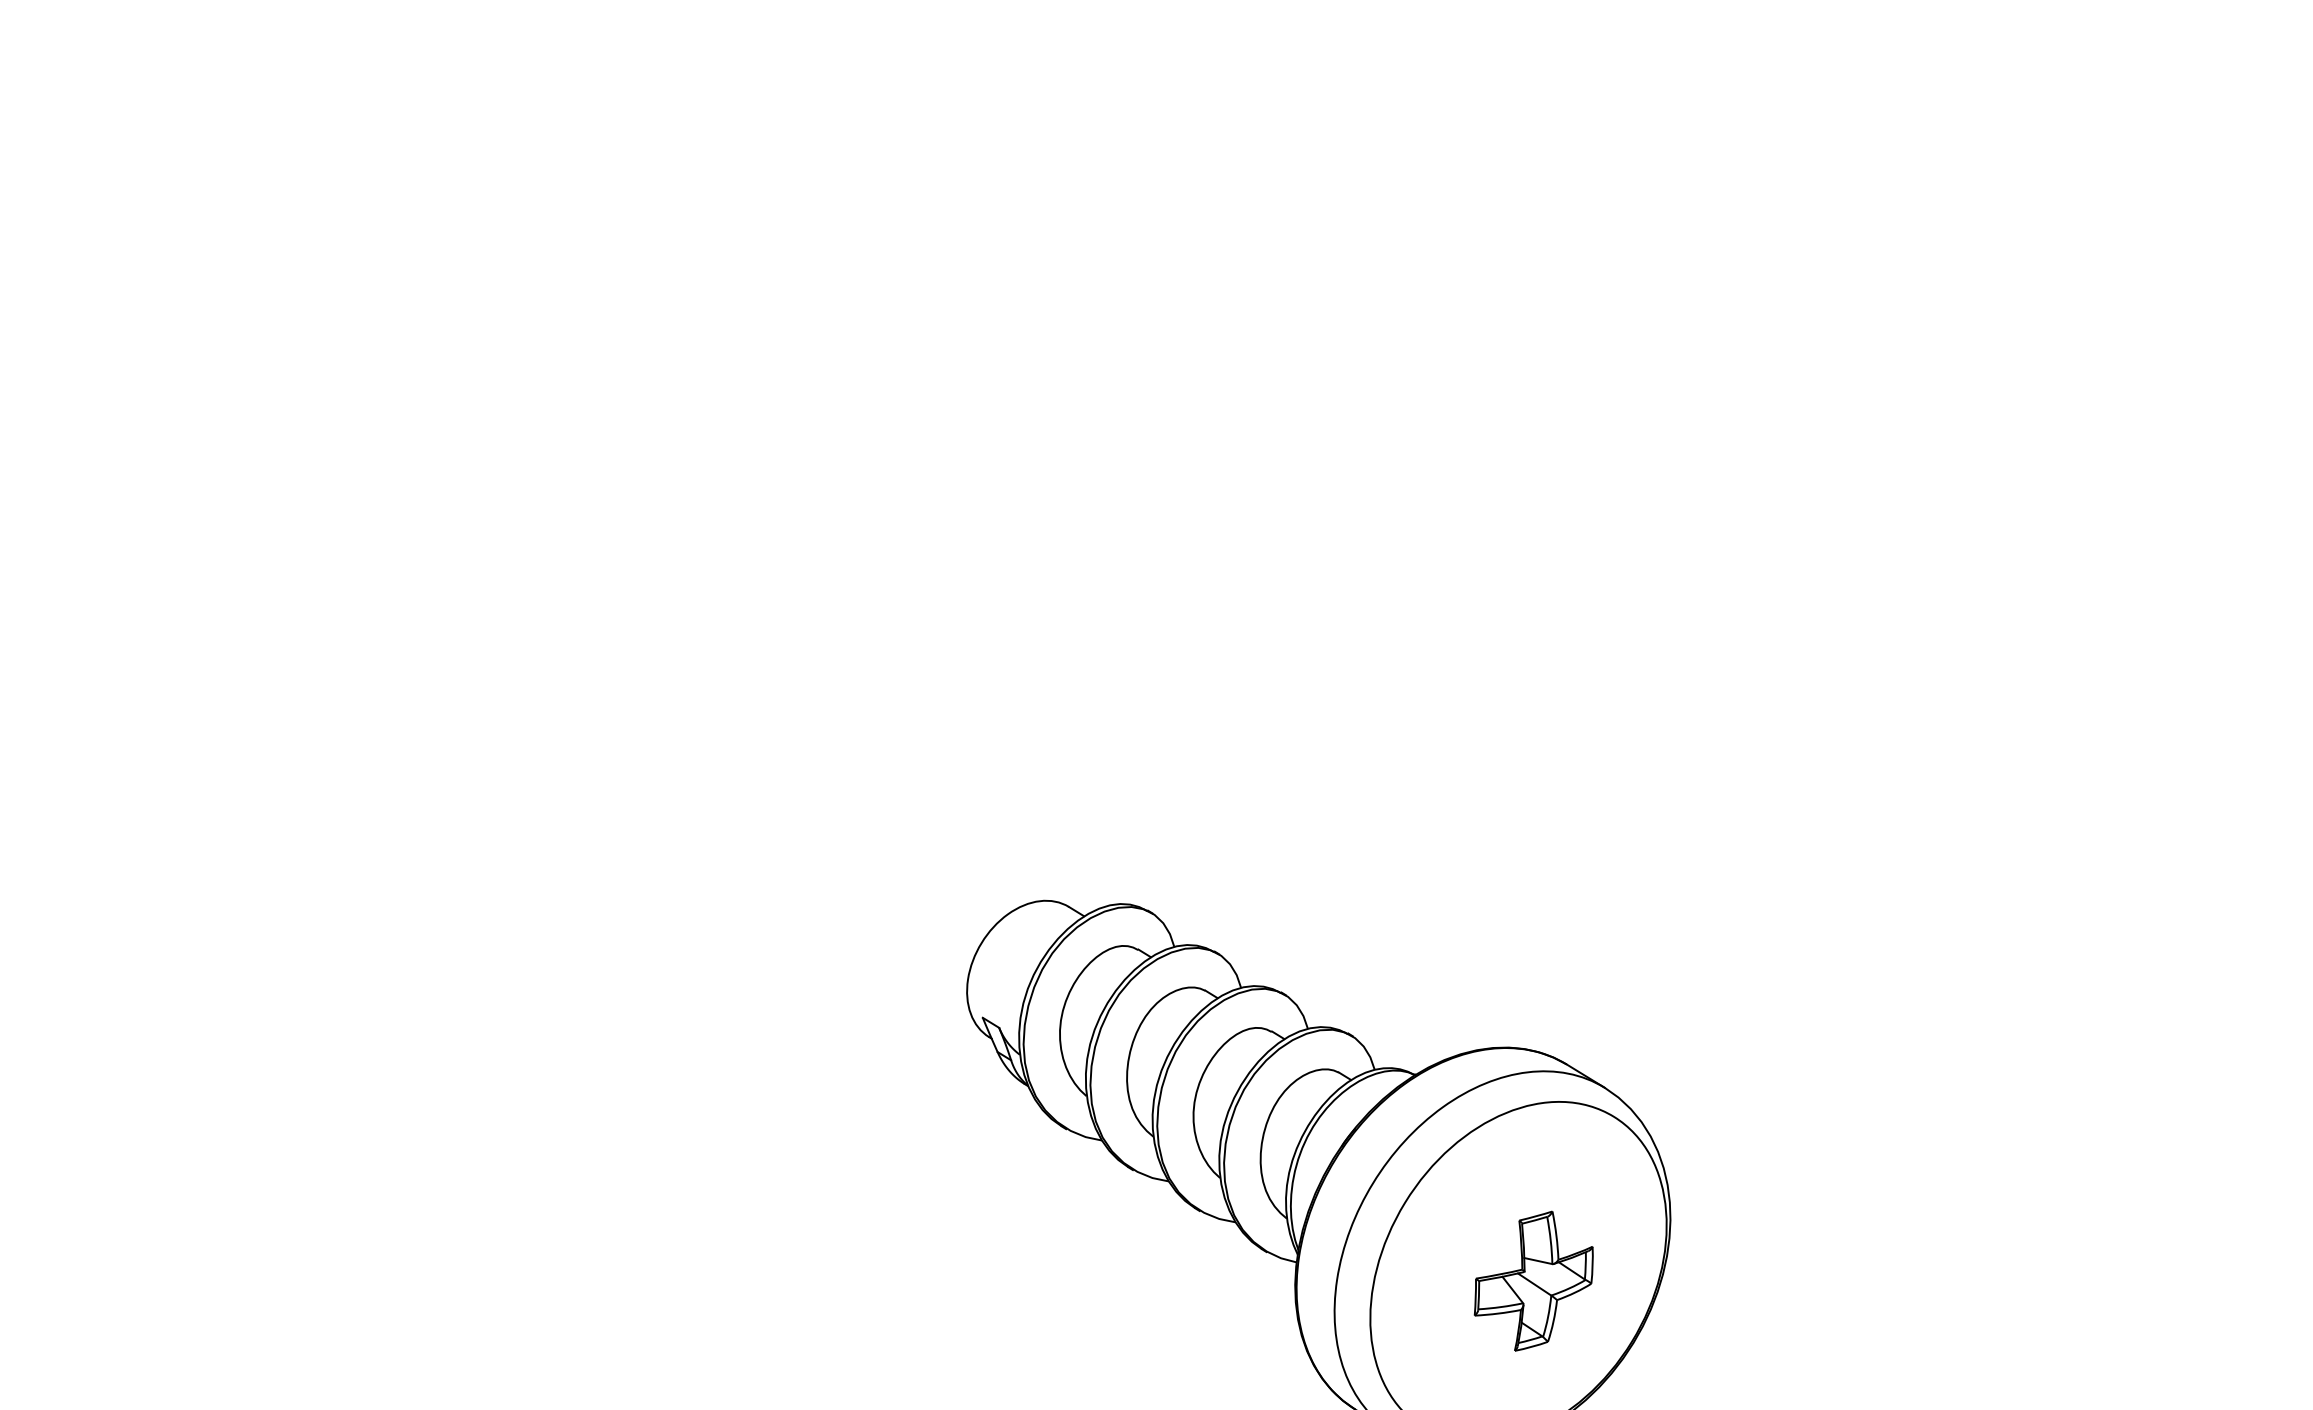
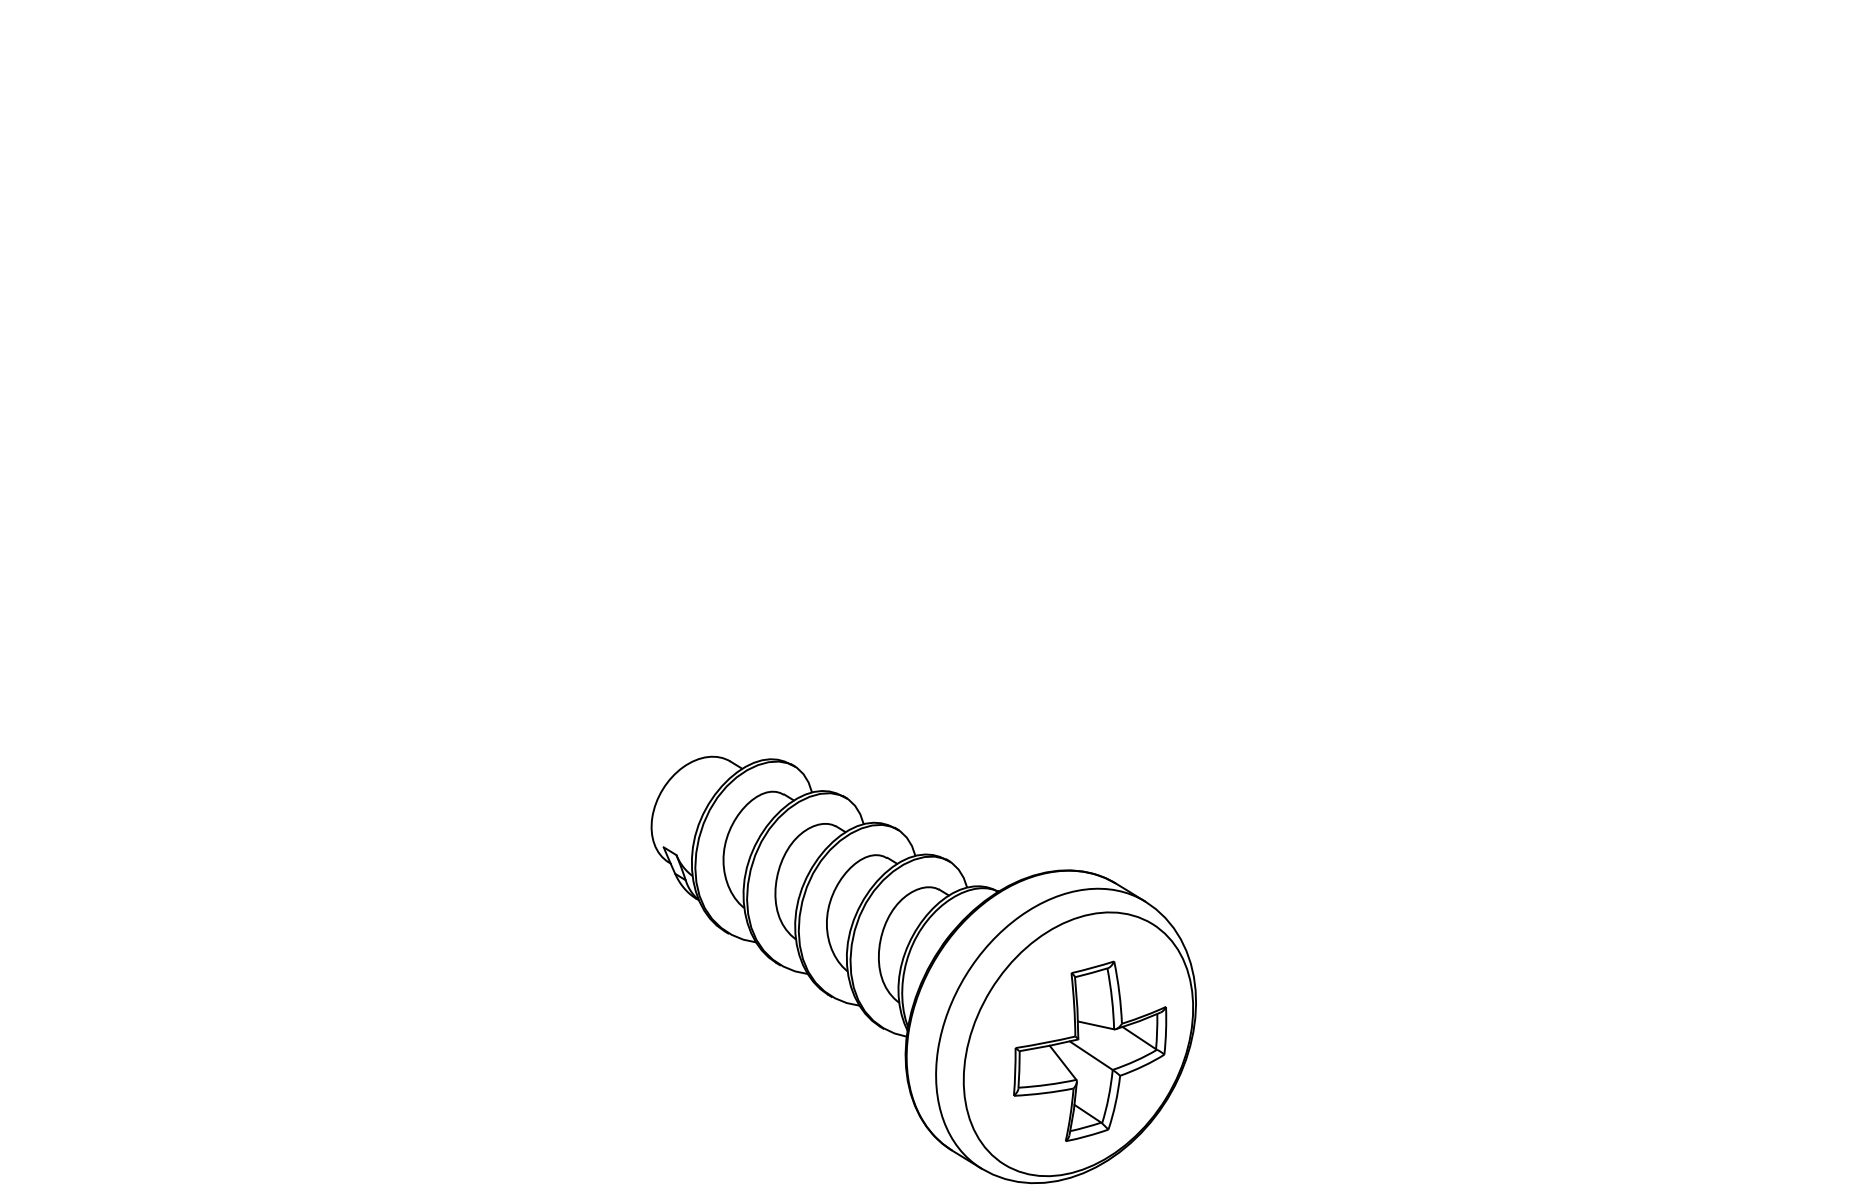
part: (1534, 1280) -> (1090, 1050), size x1.67

